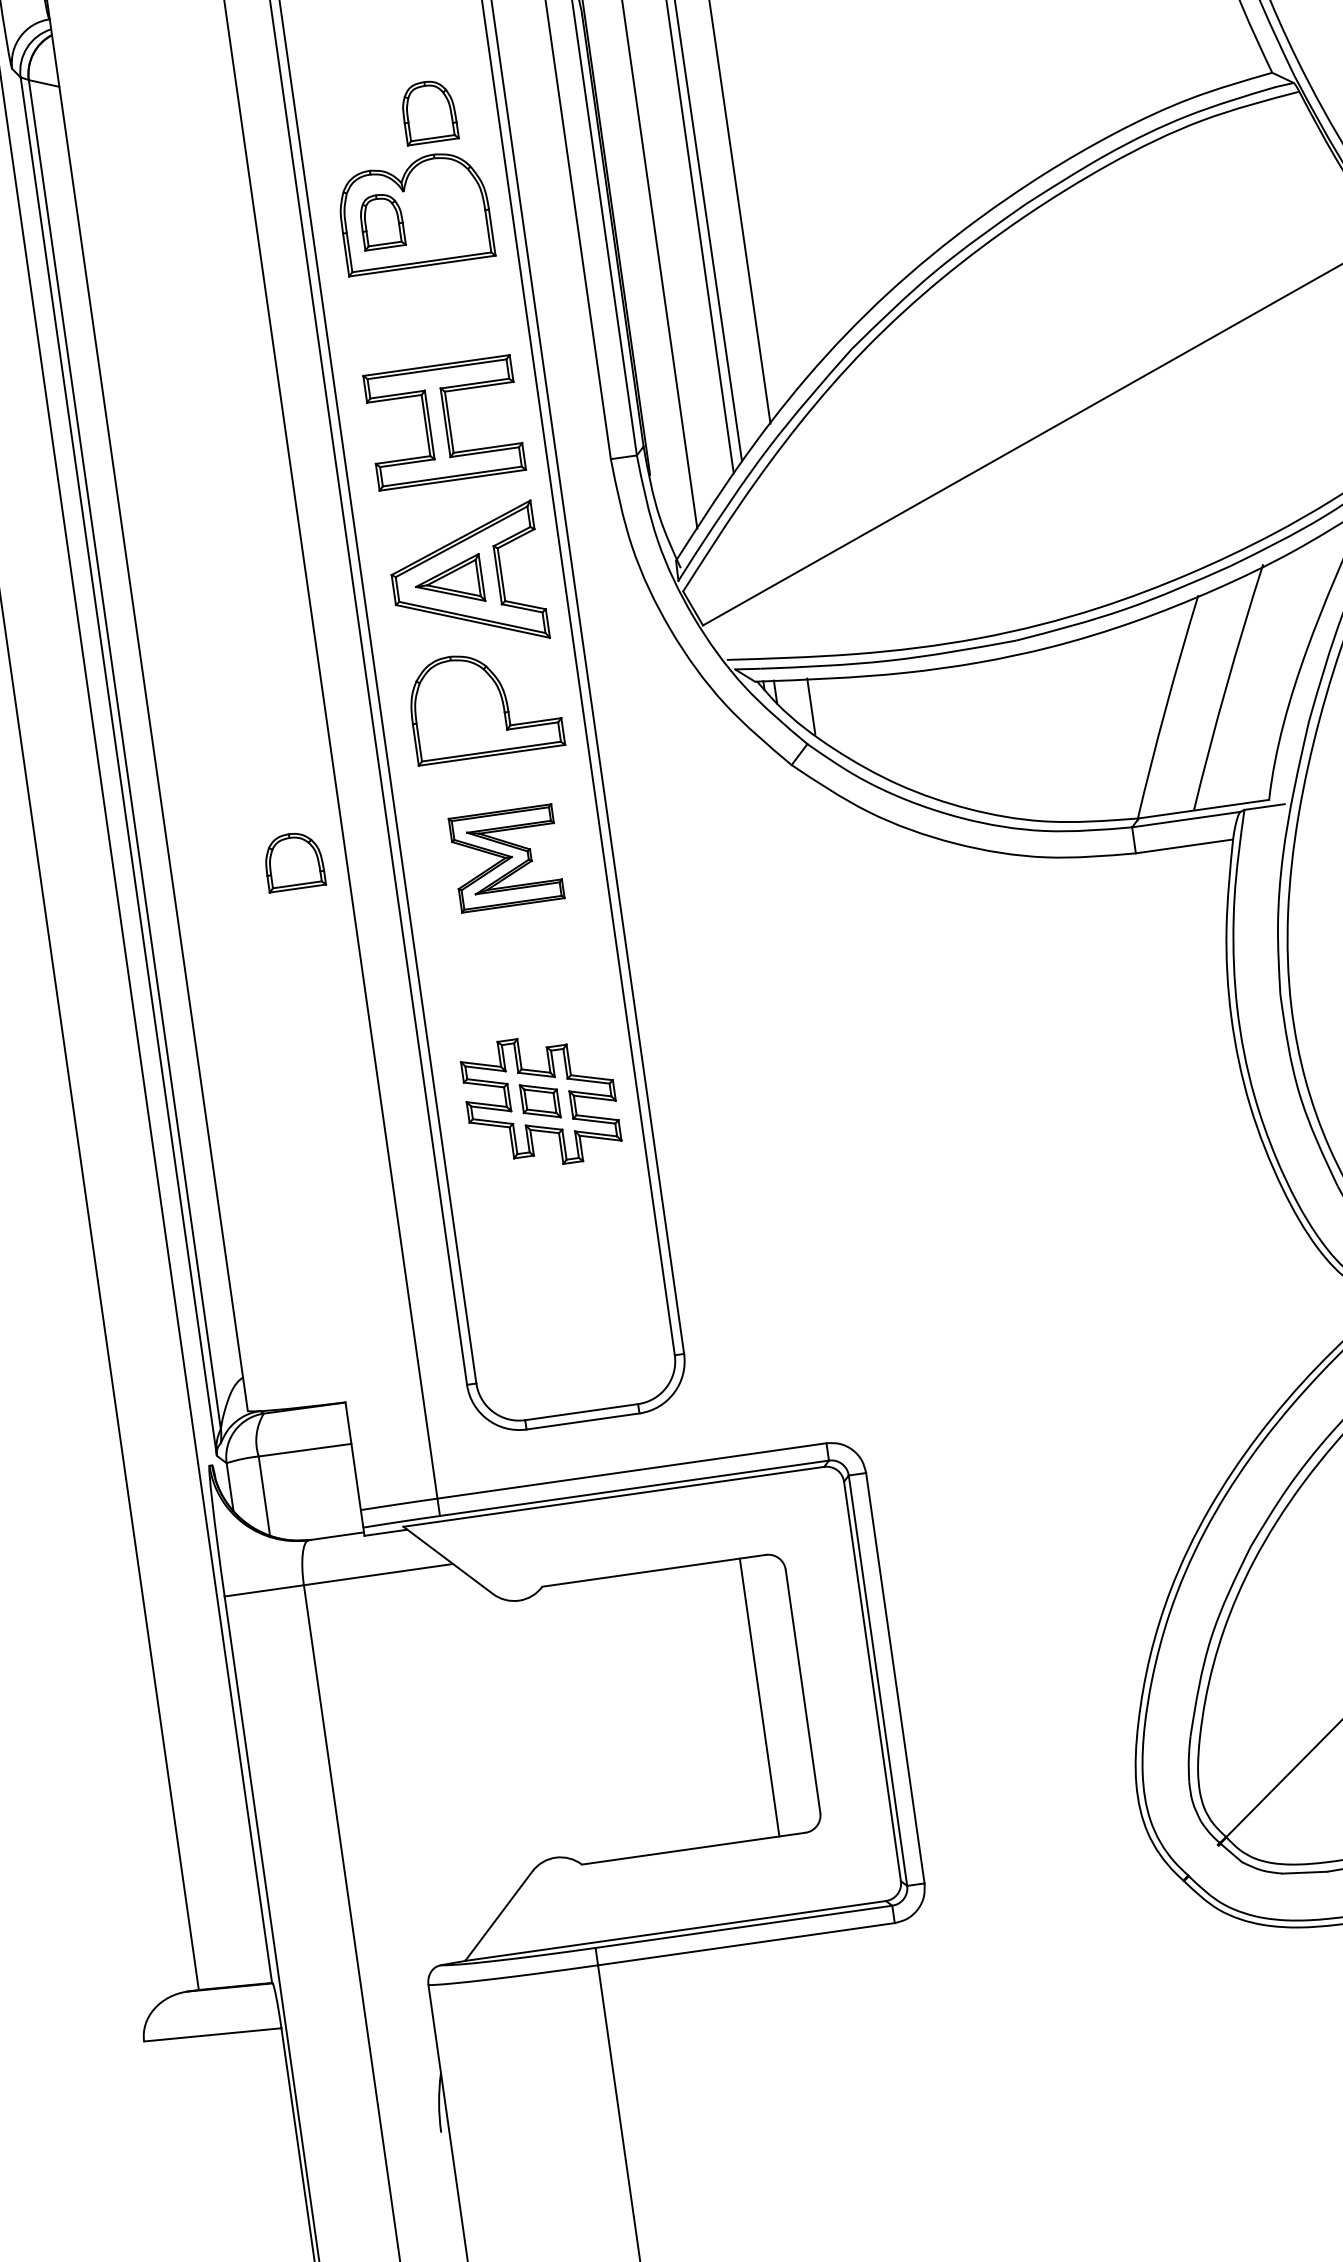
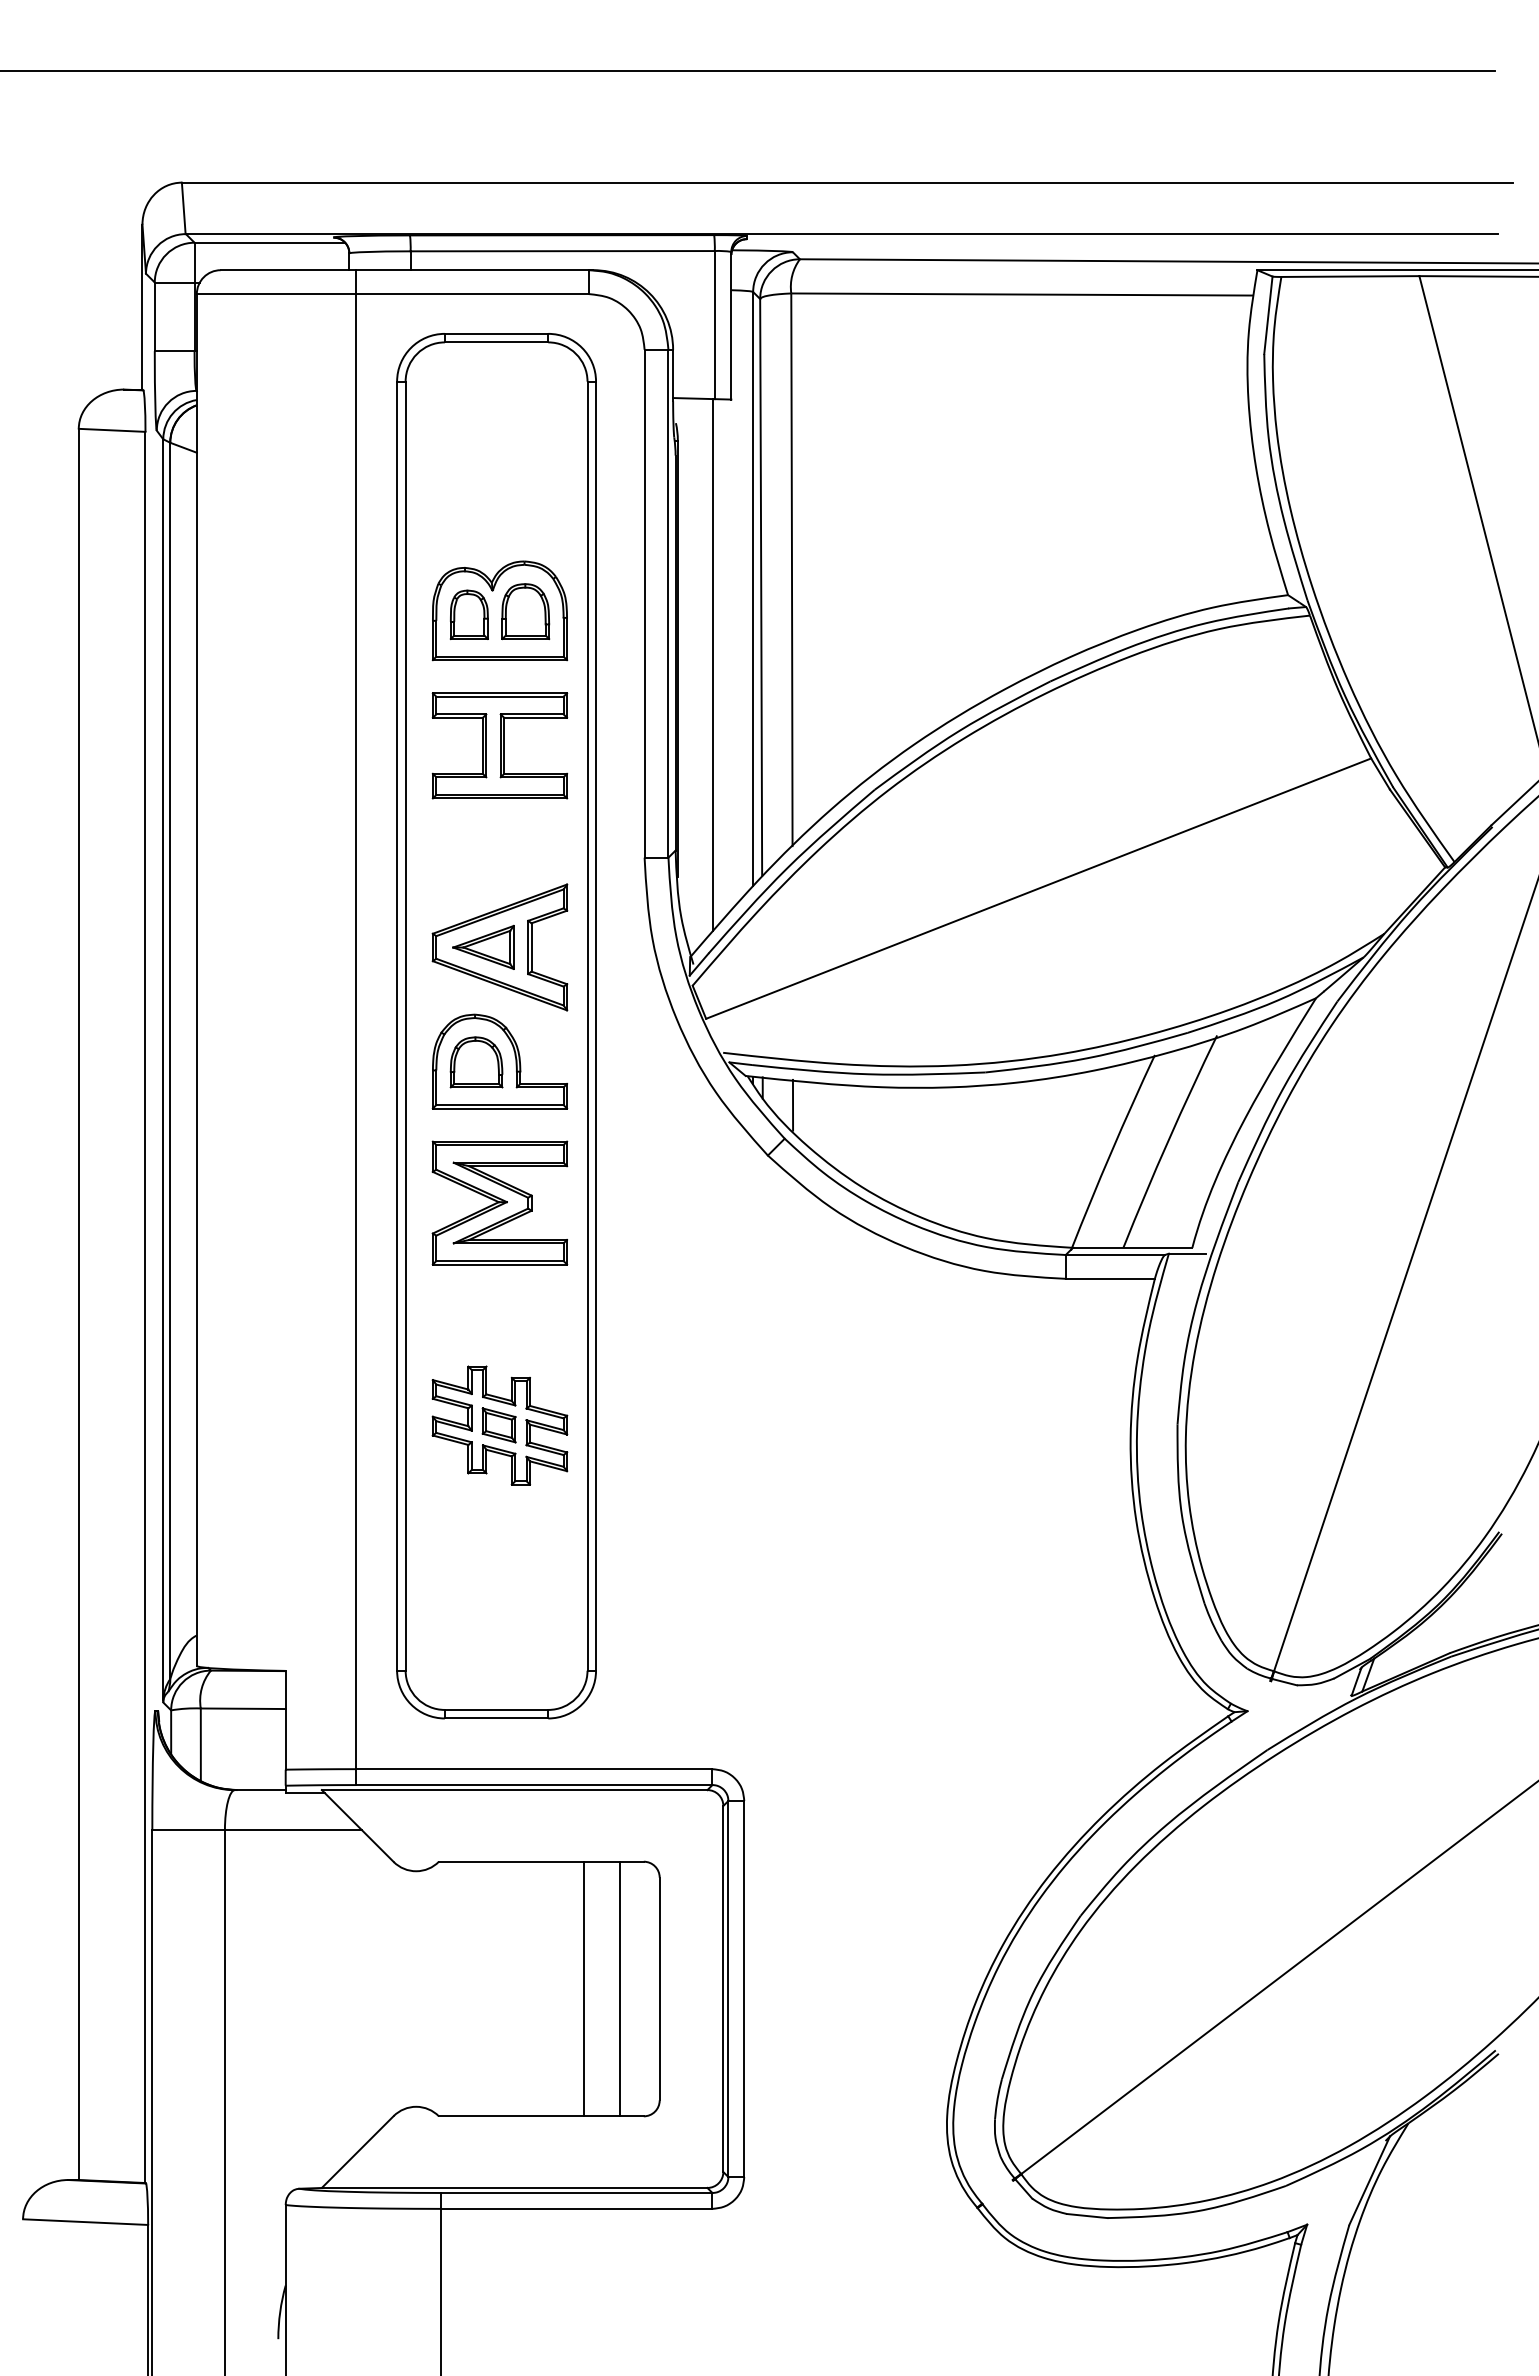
part: (428, 111) -> (525, 611), moved
part: (444, 422) -> (499, 745), moved
part: (506, 857) -> (499, 1202), size x1.43
part: (293, 861) -> (476, 1062), moved
line: (719, 1702) -> (583, 1988), added

